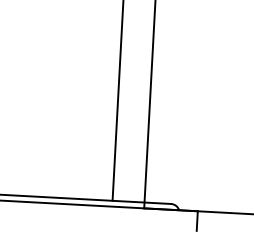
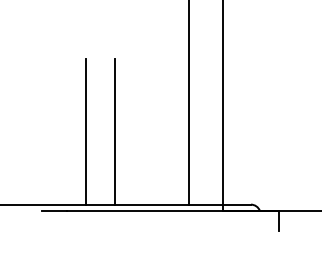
line: (18, 126) -> (86, 131), added
line: (46, 127) -> (115, 131), added

